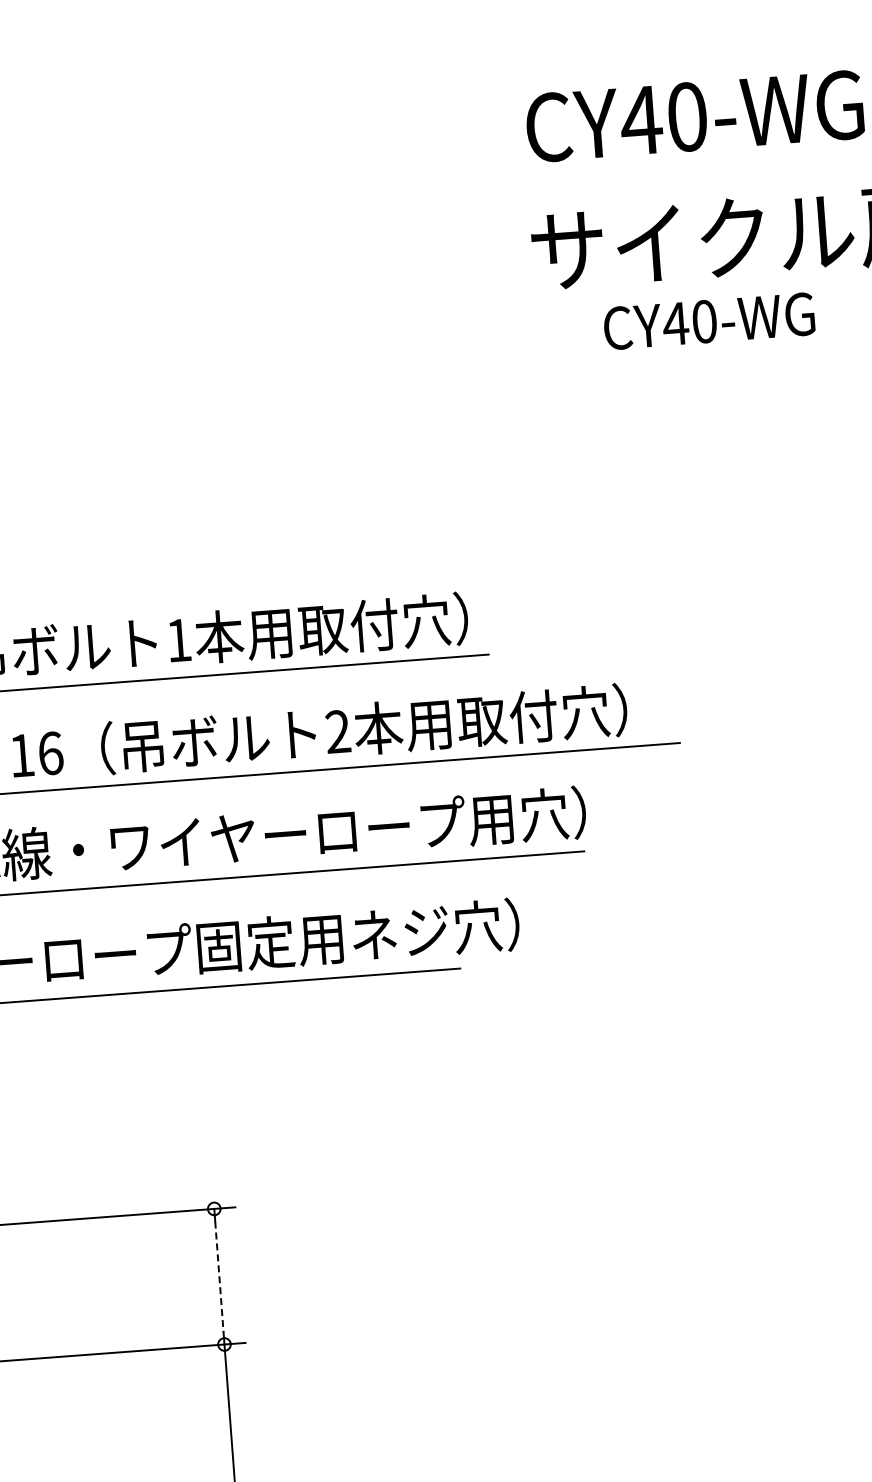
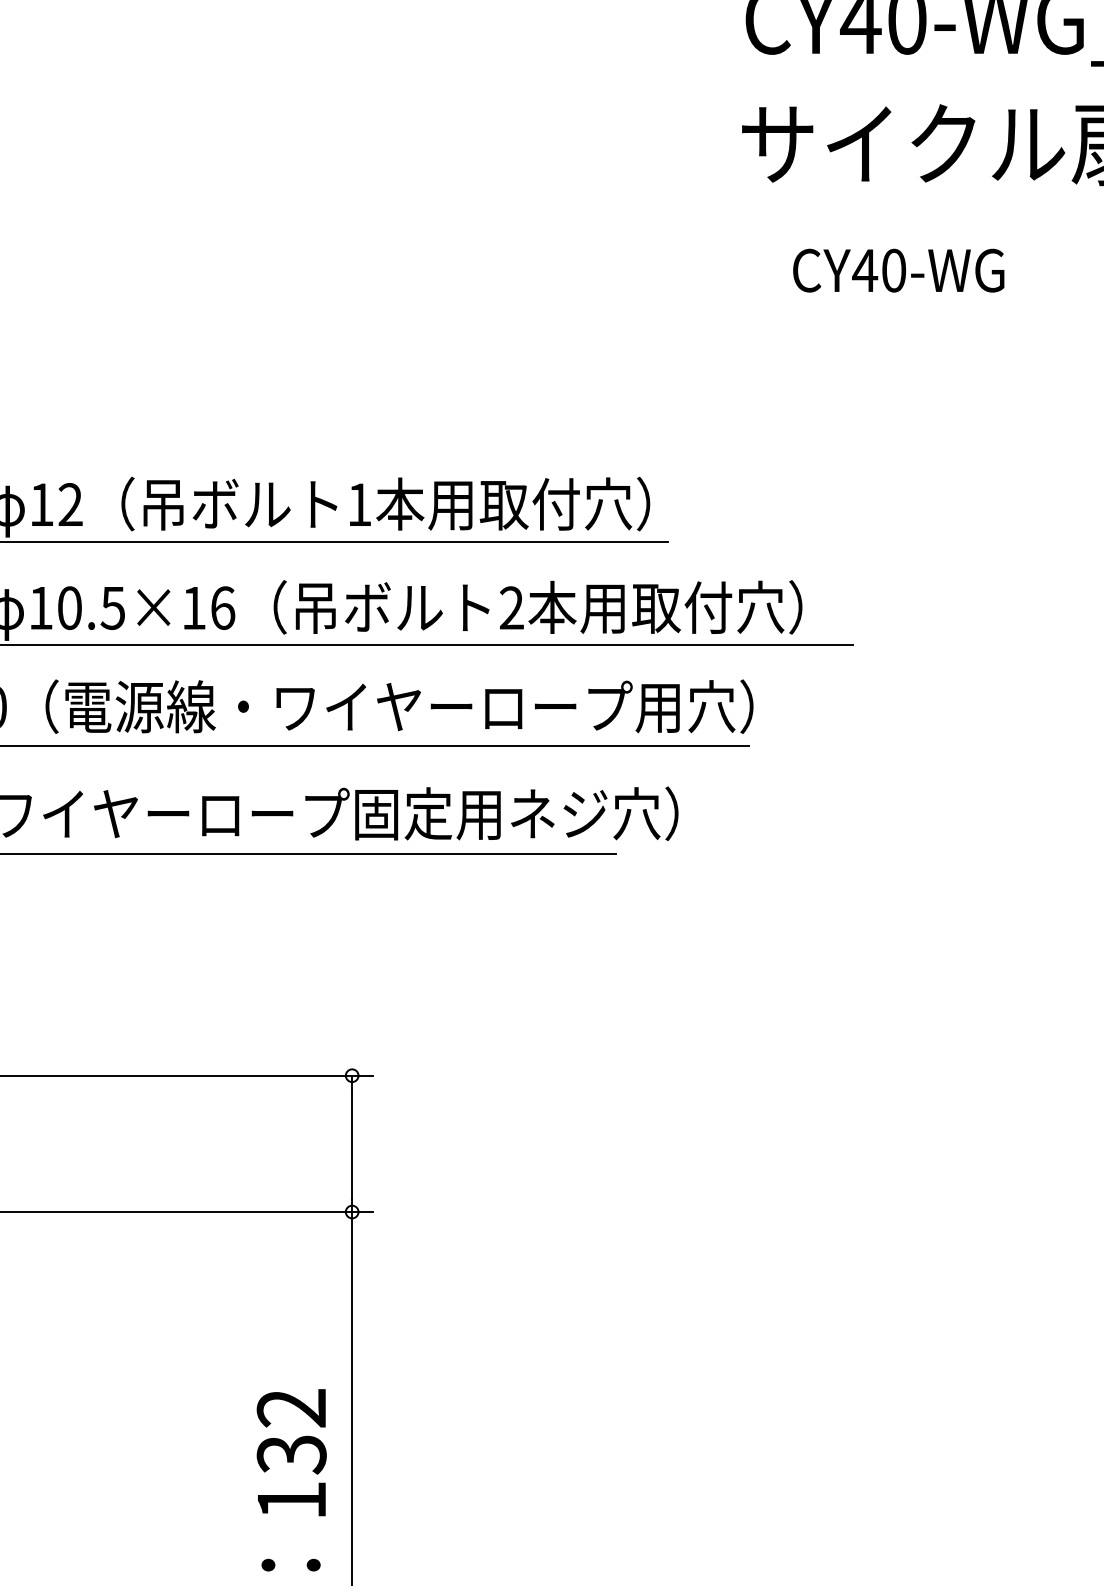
text: (709, 321) -> (898, 270), moved
line: (219, 1277) -> (352, 1144), dashed -> solid

